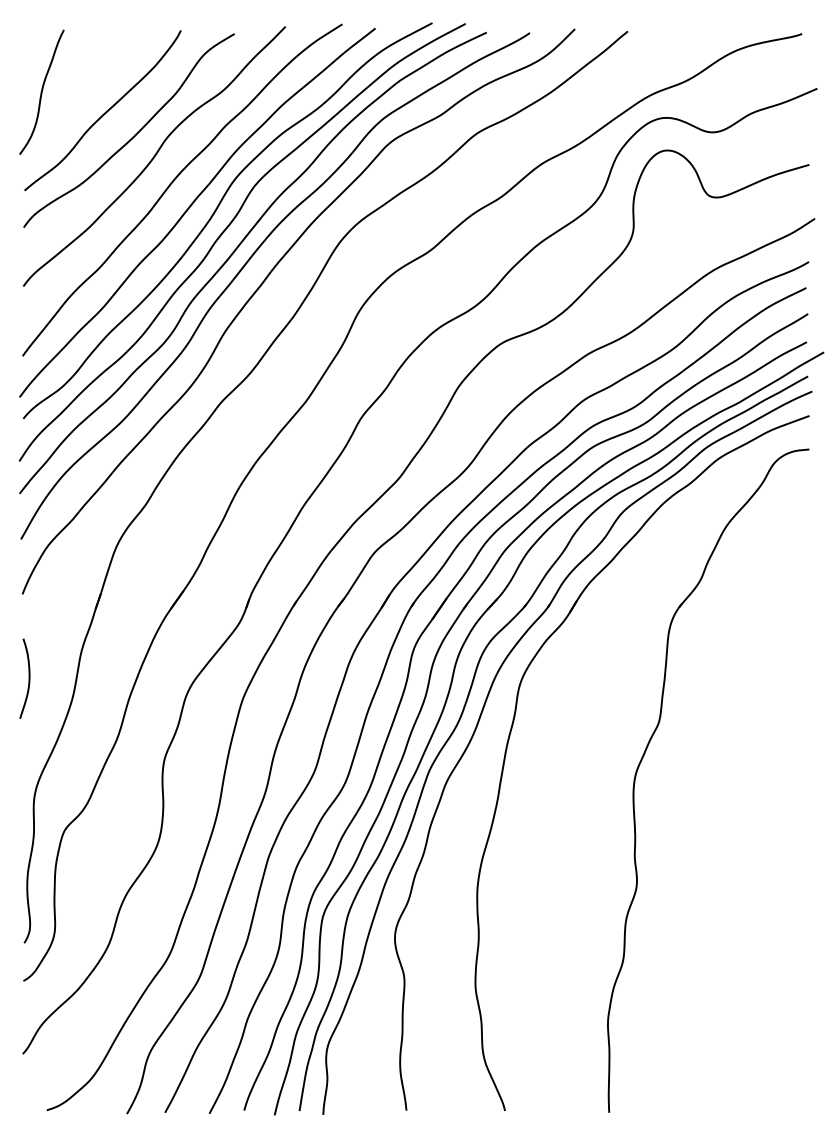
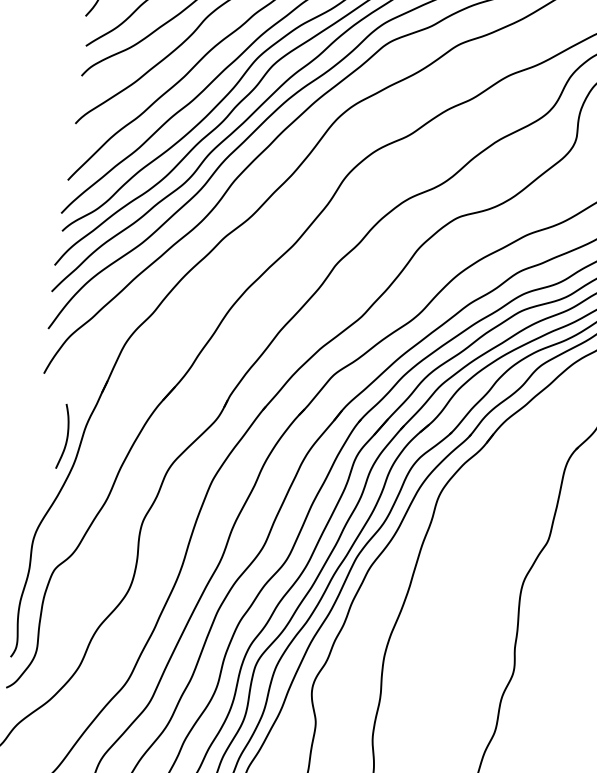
curve: (28, 678) -> (66, 436), moved

